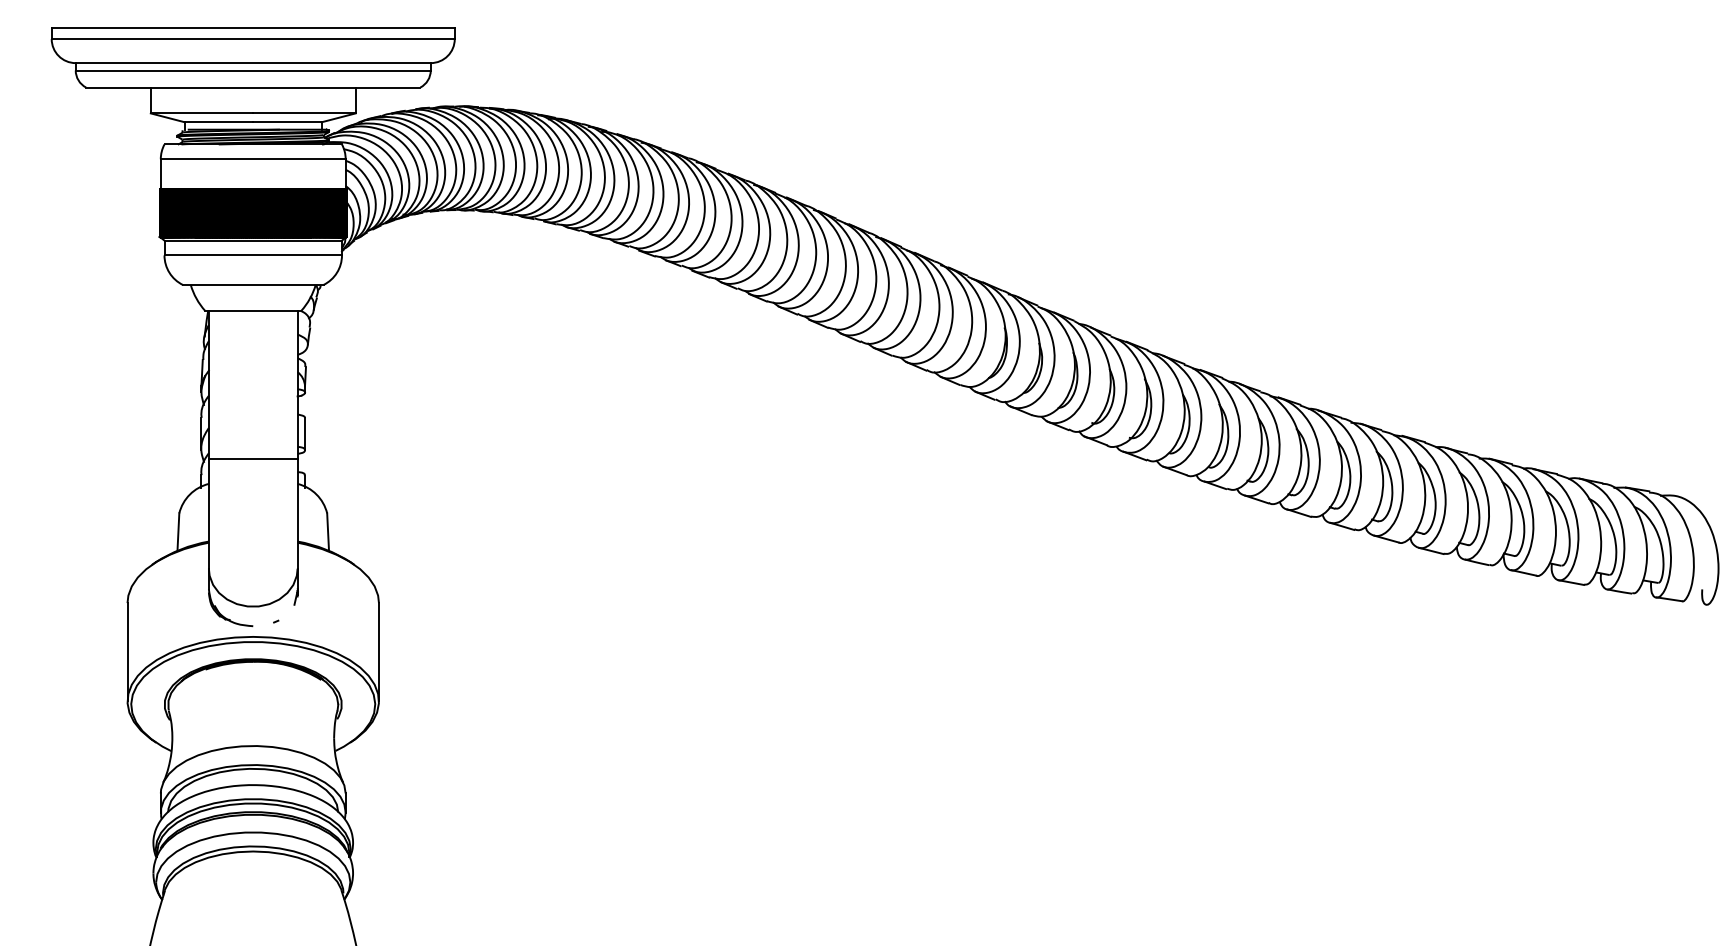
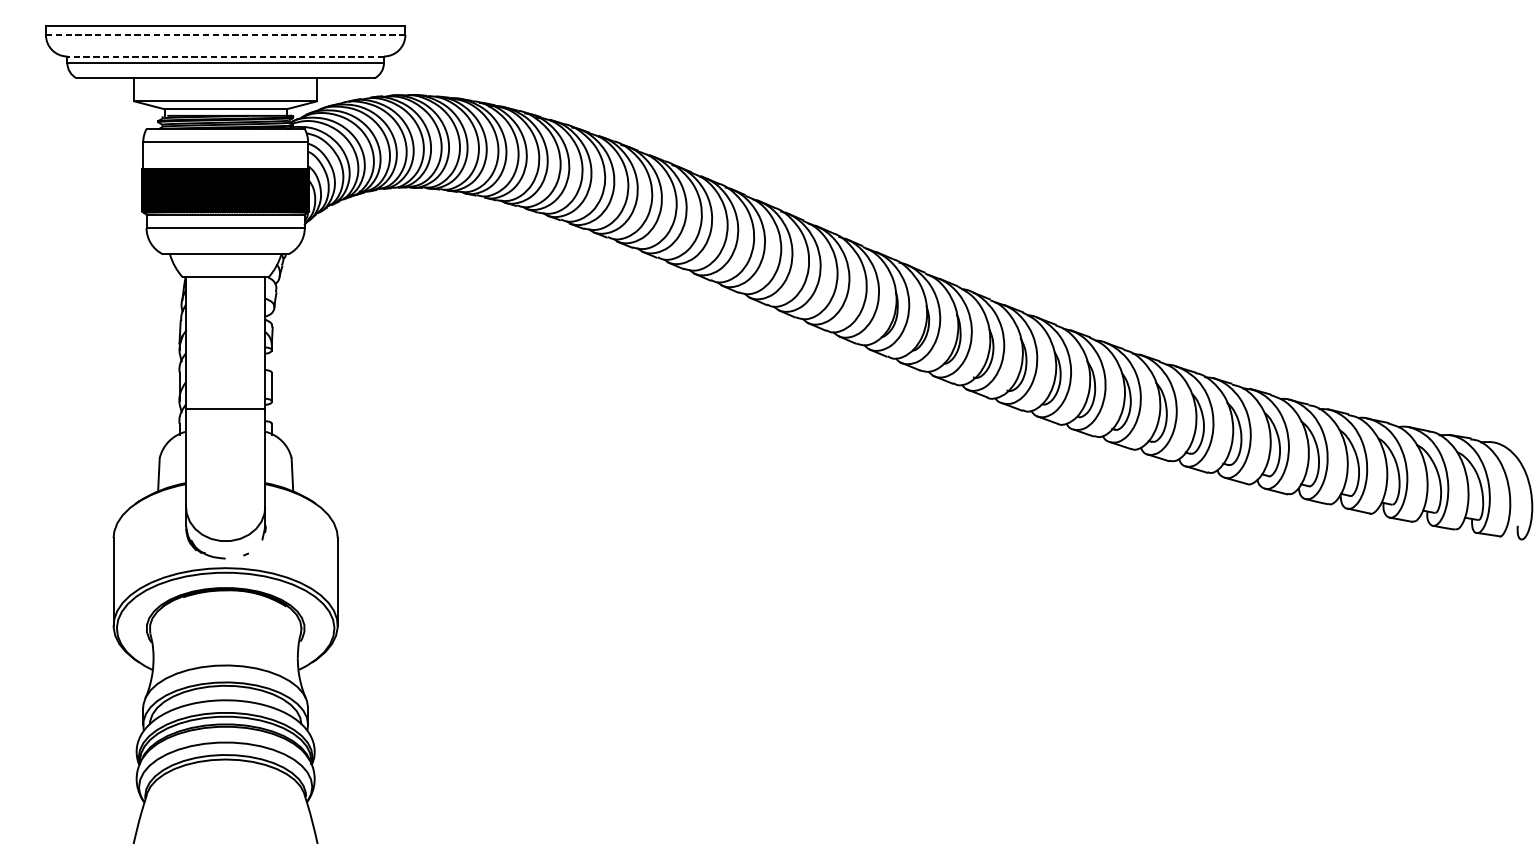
line: (253, 39) -> (225, 35), solid -> dashed
line: (252, 63) -> (225, 56), solid -> dashed

